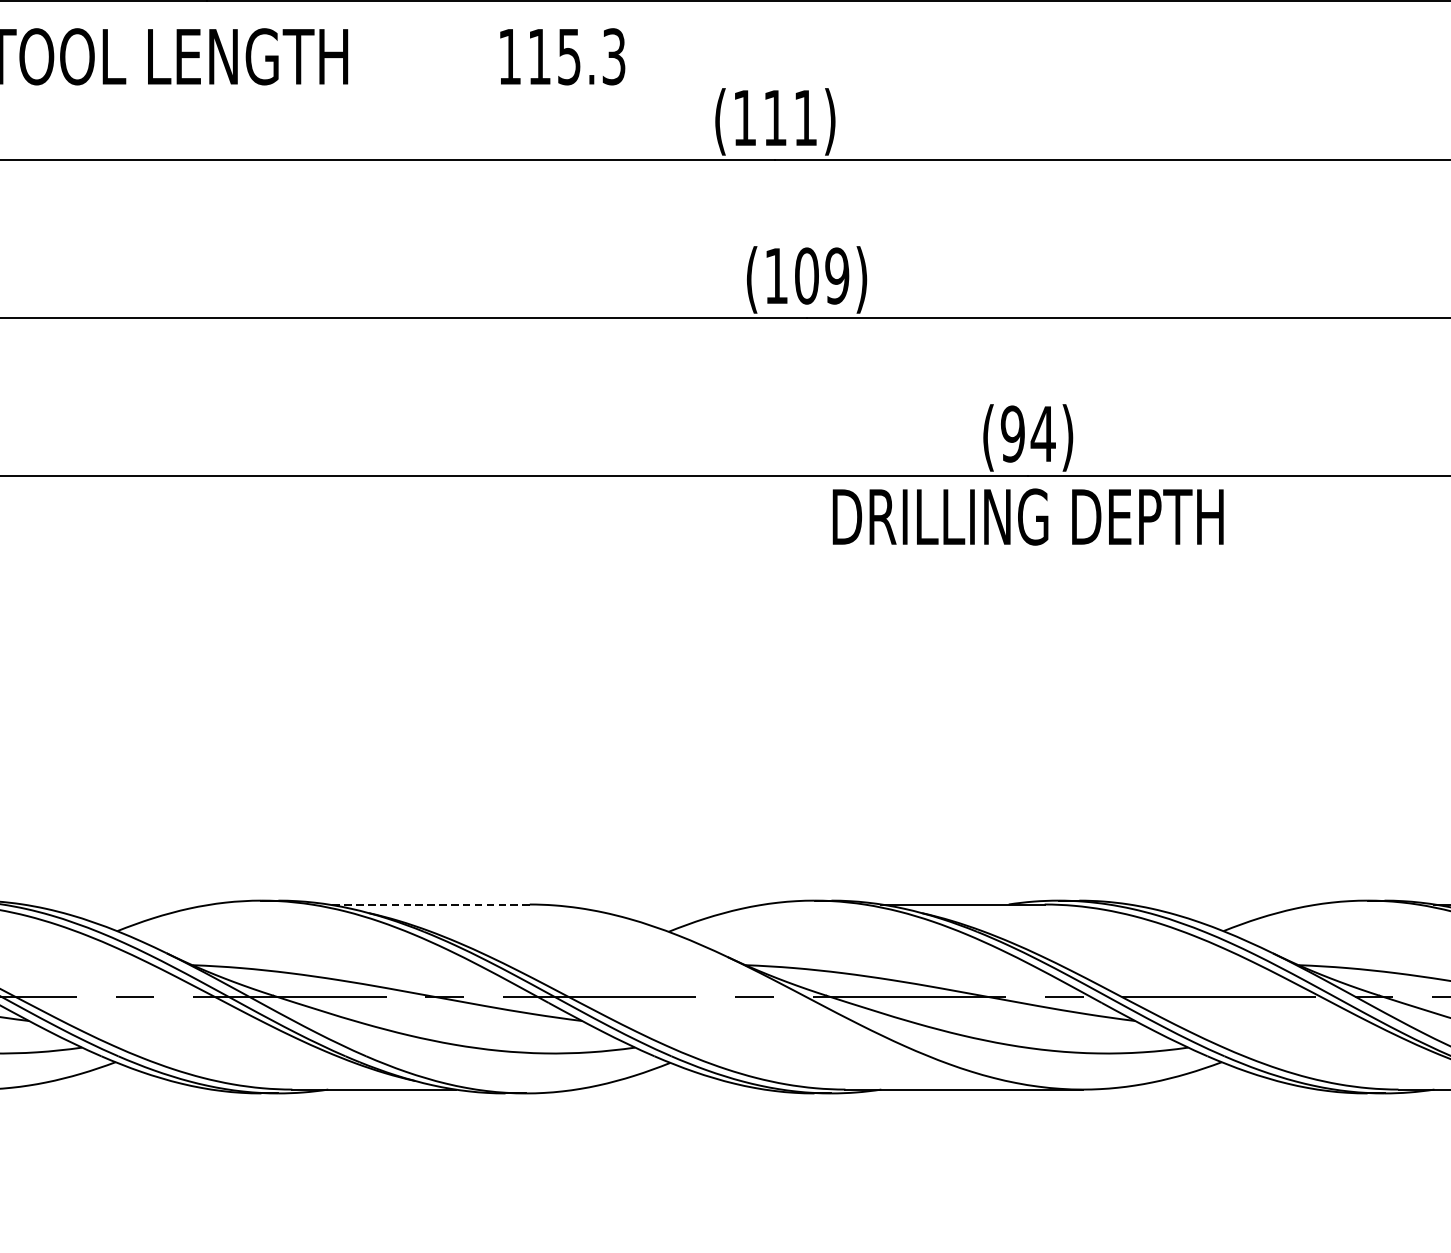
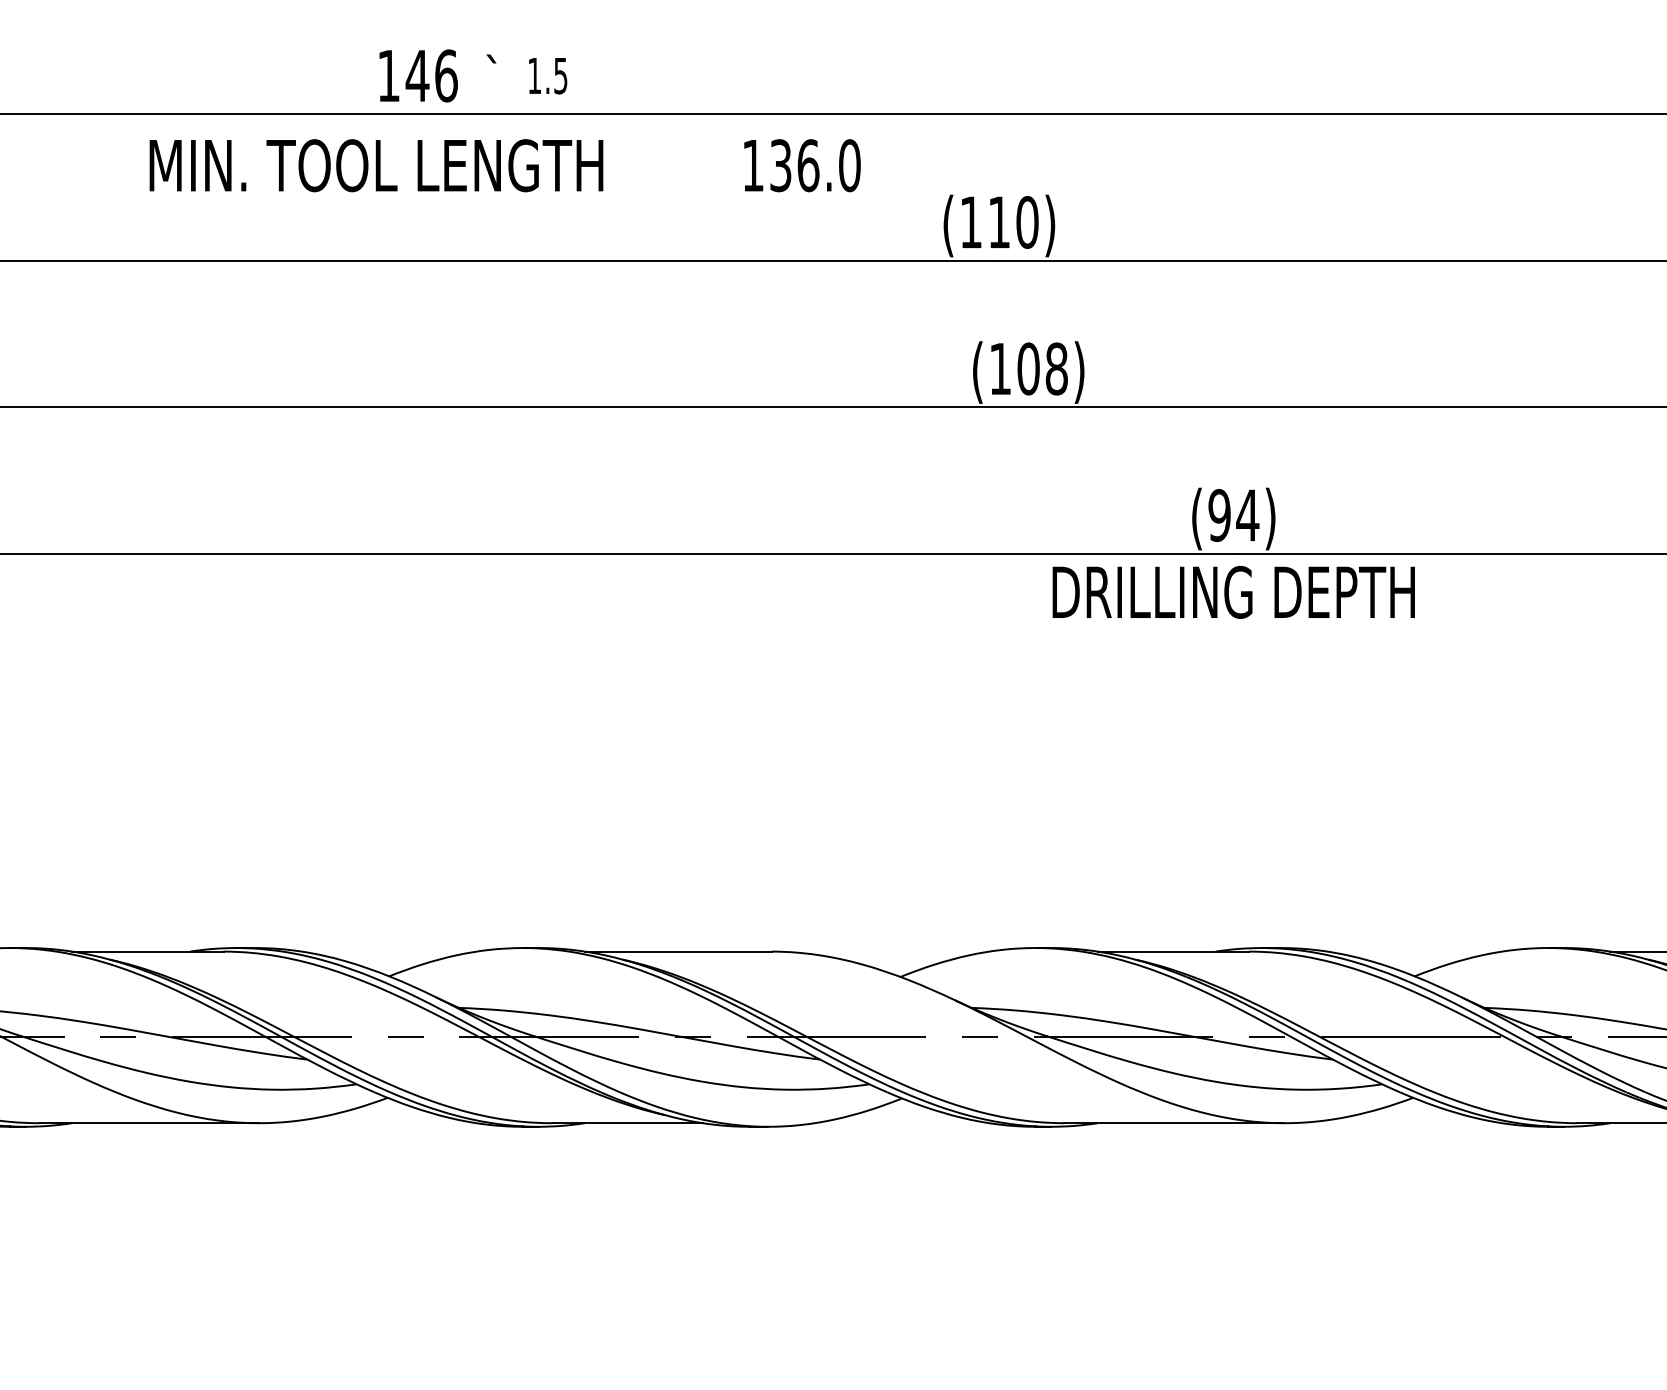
text: (577, 56) -> (815, 165), 115.3 -> 136.0
text: (805, 118) -> (1027, 222), (111) -> (110)
text: (836, 275) -> (1056, 368), (109) -> (108)
line: (428, 904) -> (677, 951), dashed -> solid

